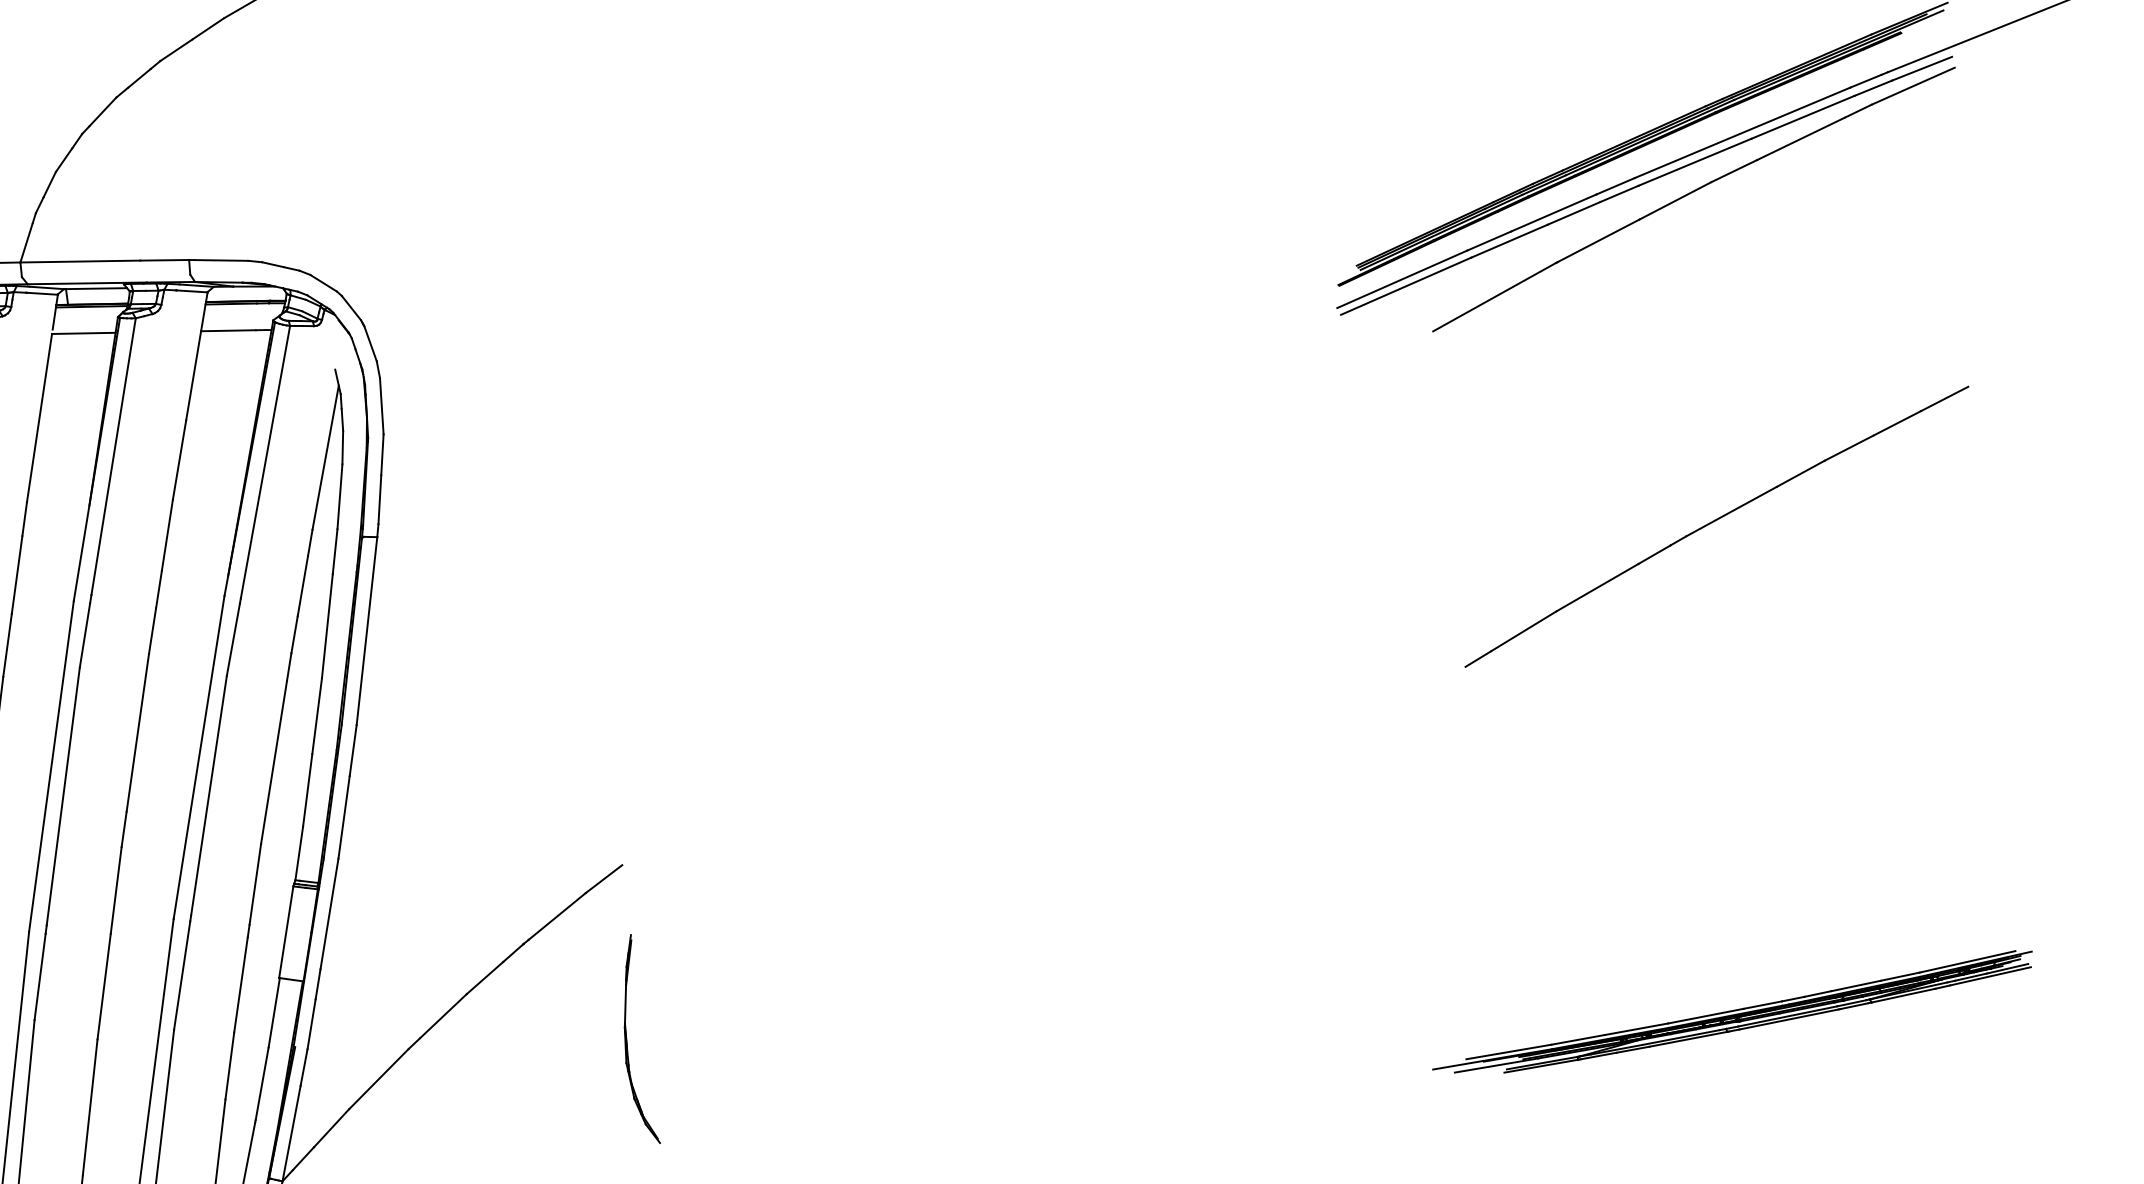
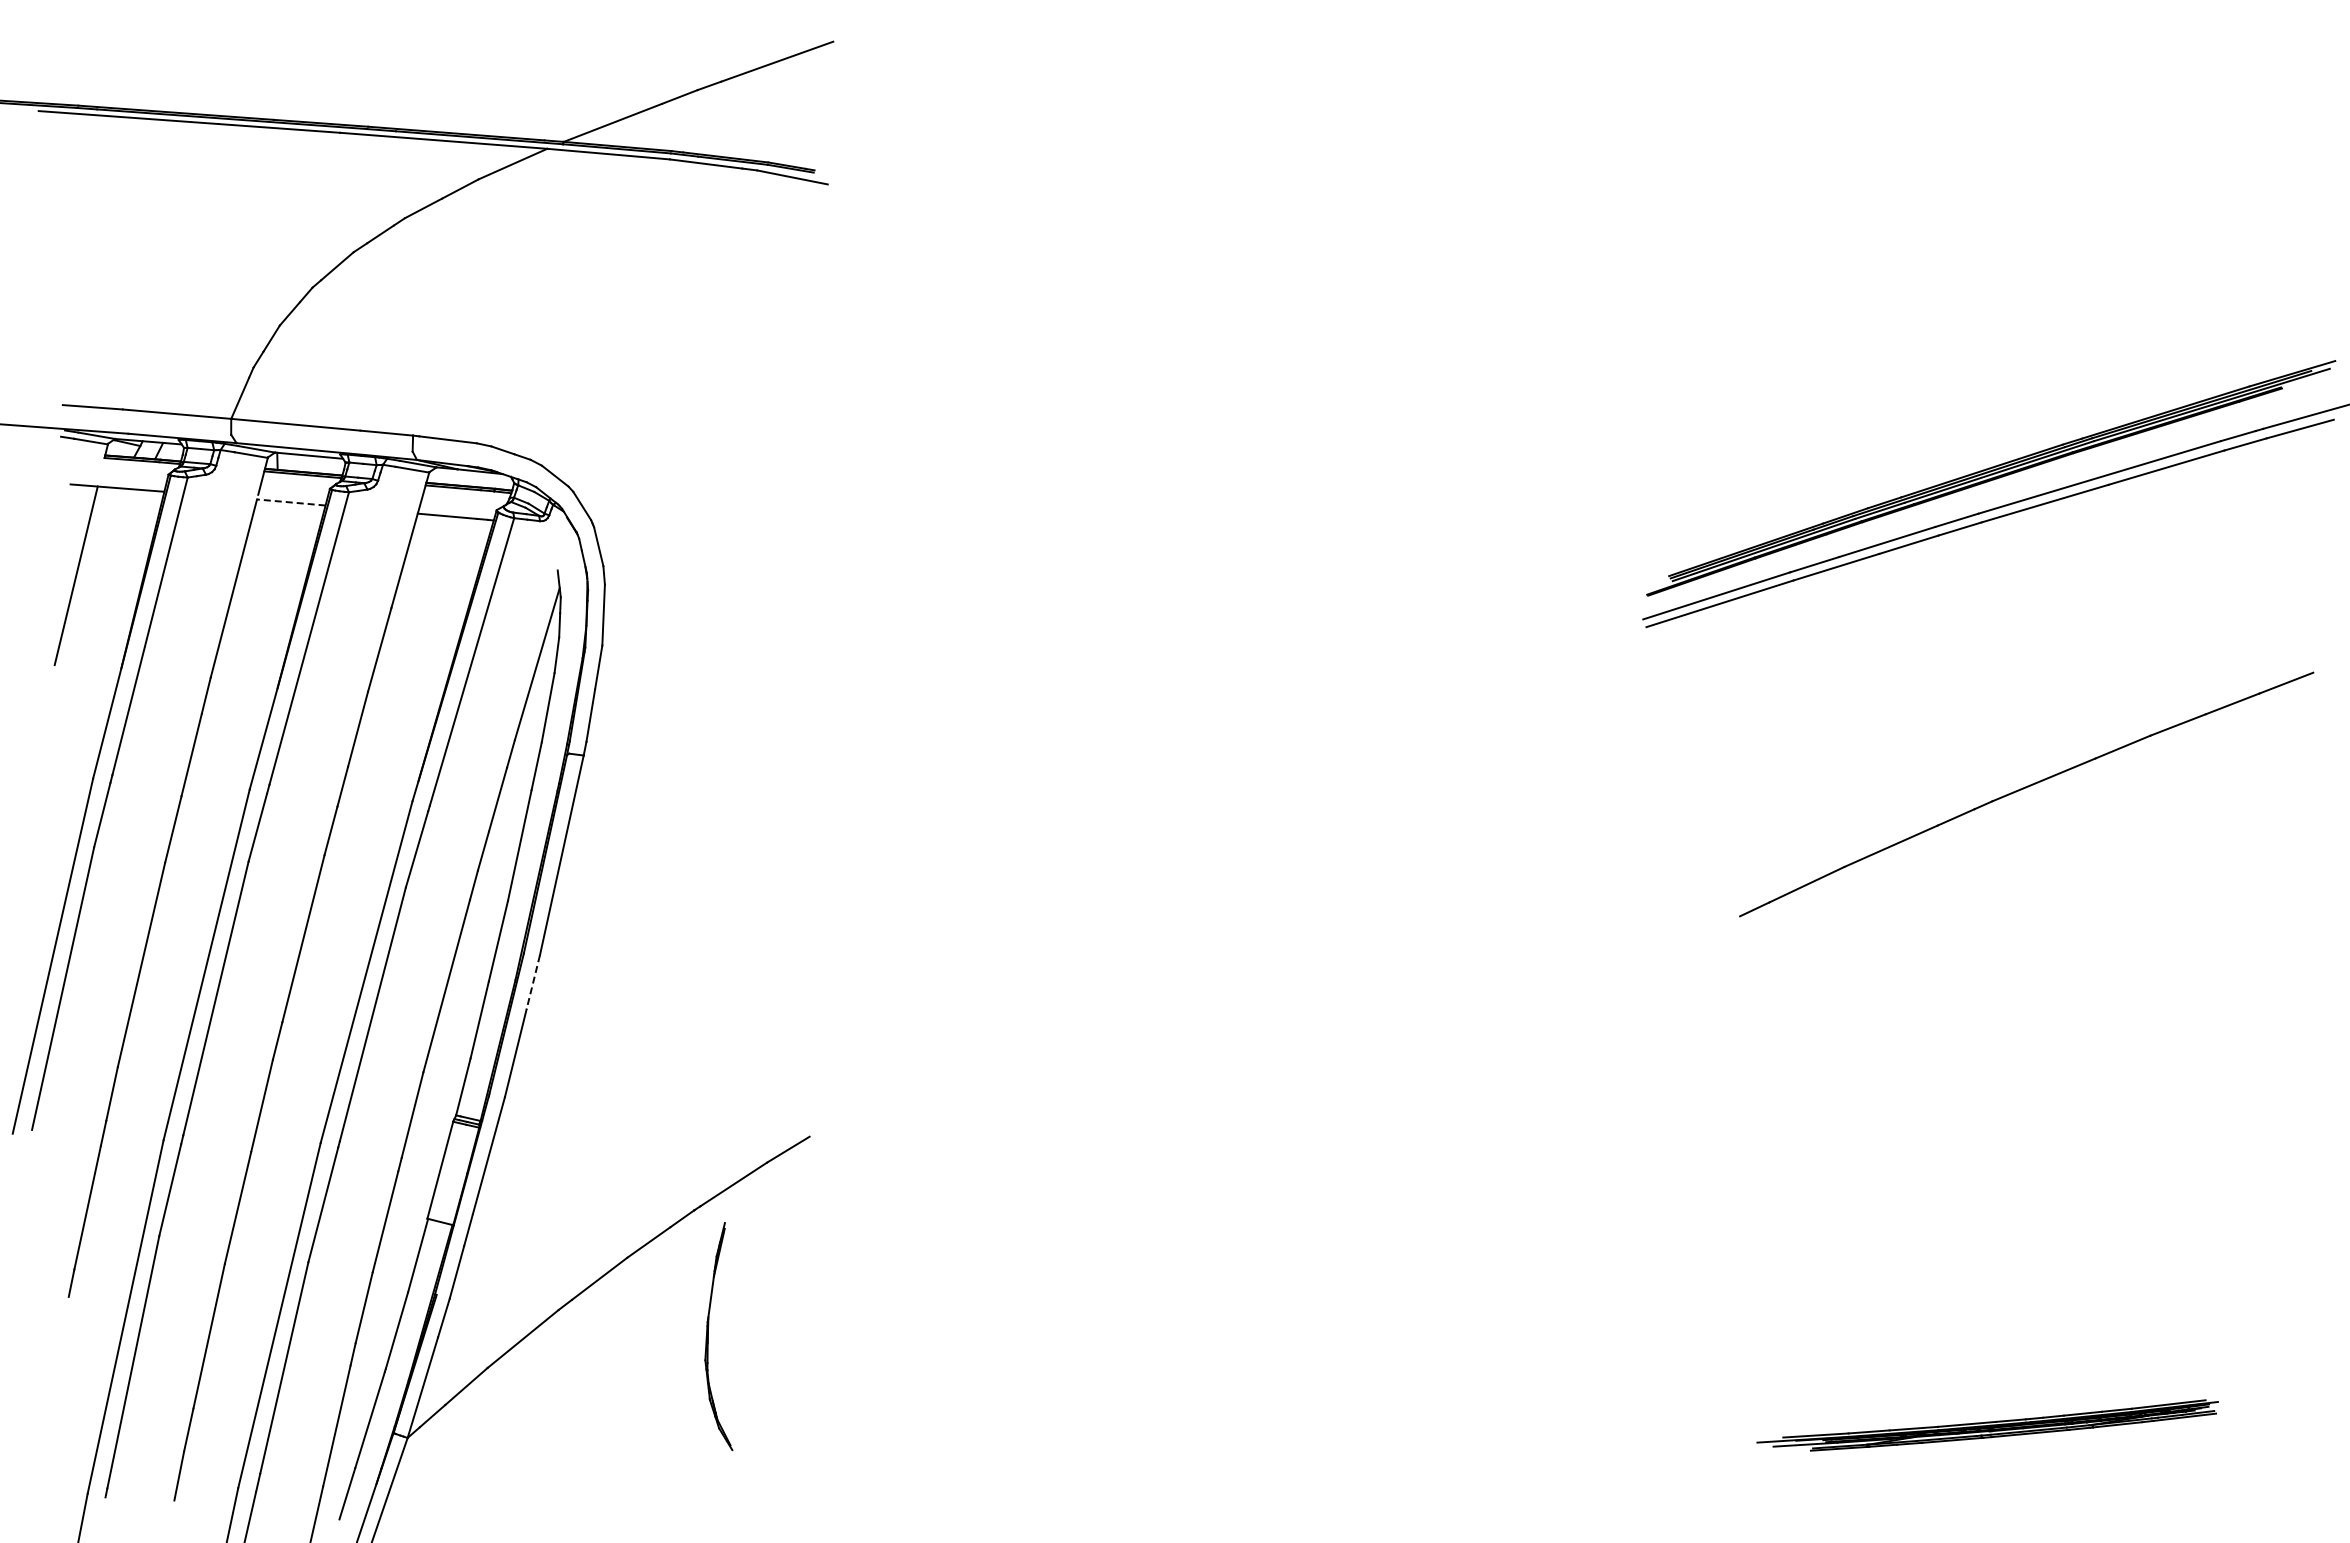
part: (1690, 194) -> (2036, 537), removed
line: (83, 333) -> (290, 502), solid -> dashed
part: (1716, 526) -> (2026, 794), moved
line: (353, 750) -> (533, 982), solid -> dashed
part: (1732, 1014) -> (1987, 1425), size x0.7
part: (626, 1040) -> (708, 1336), moved

